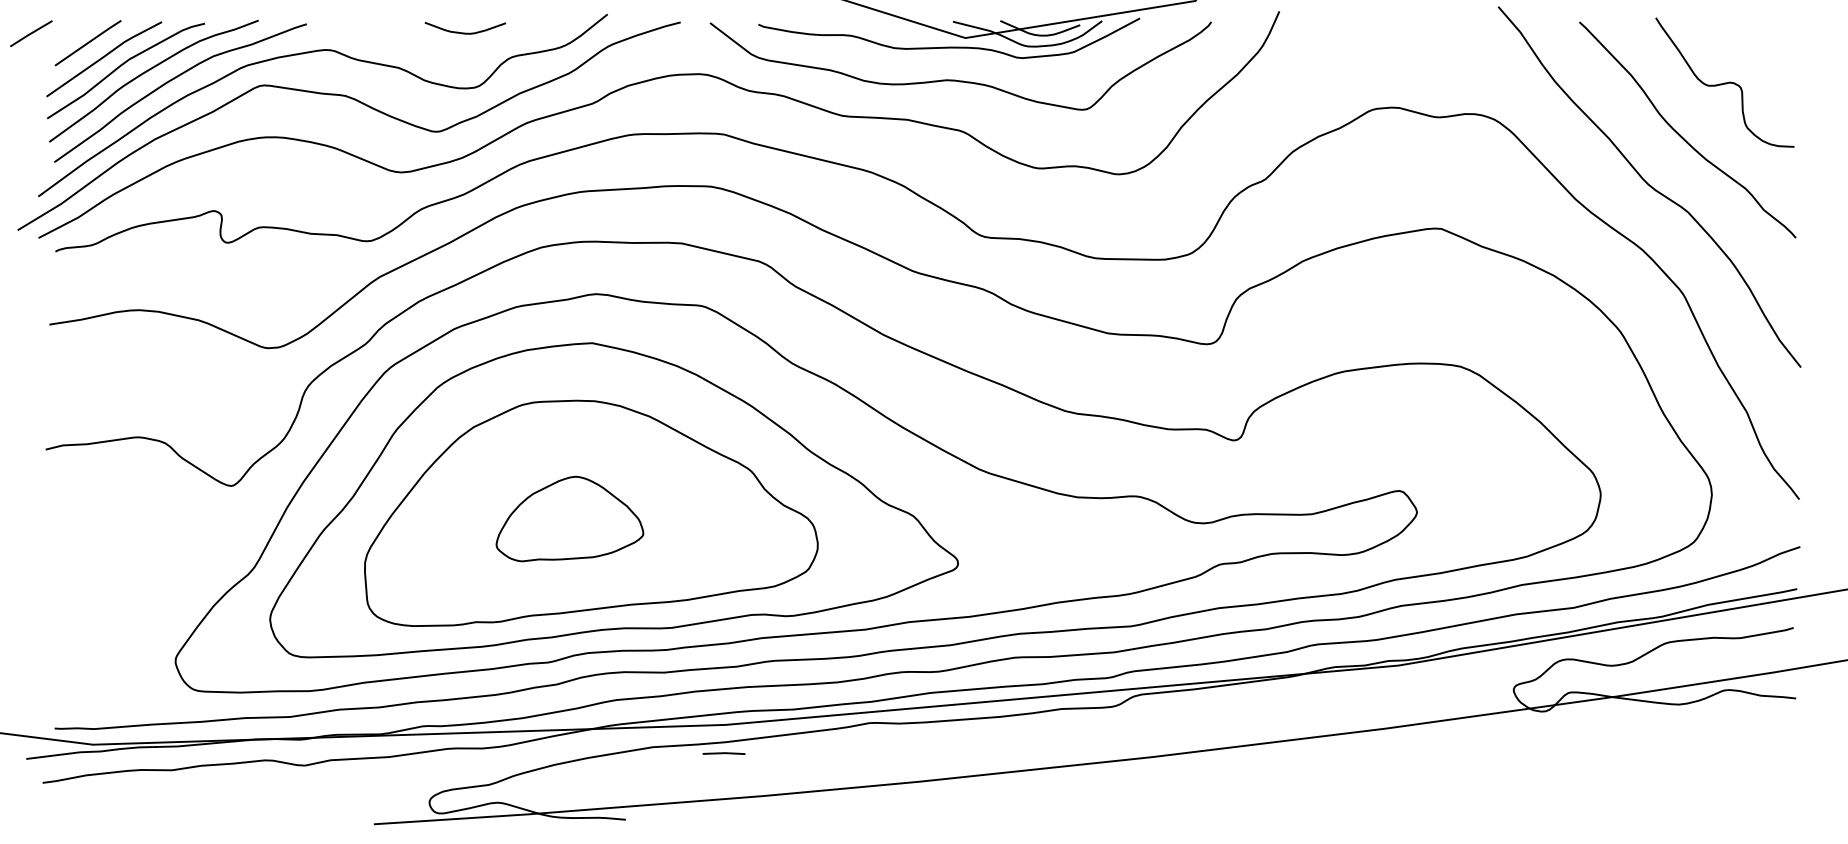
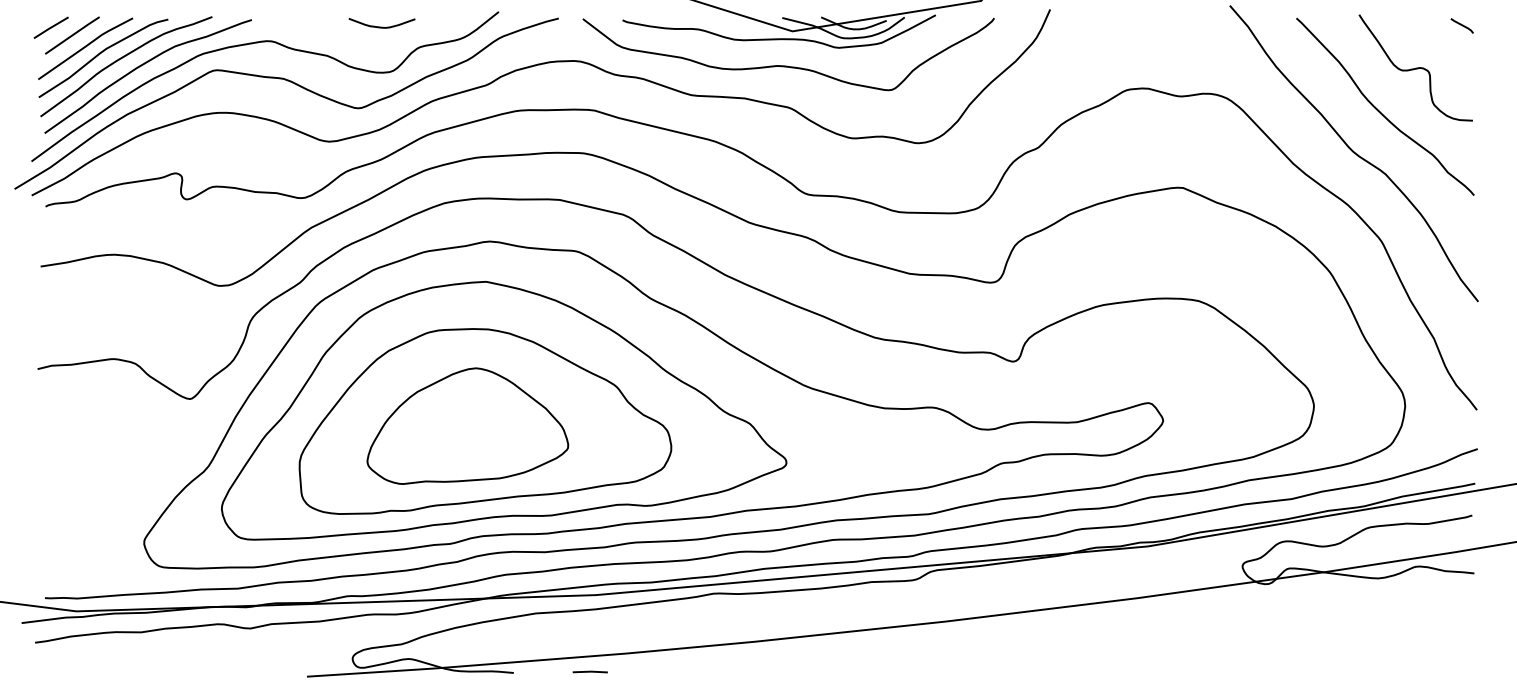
line: (1781, 31) -> (1462, 25), added
line: (31, 33) -> (51, 27), moved
part: (569, 518) -> (467, 425), size x1.67
line: (723, 753) -> (589, 671), moved

